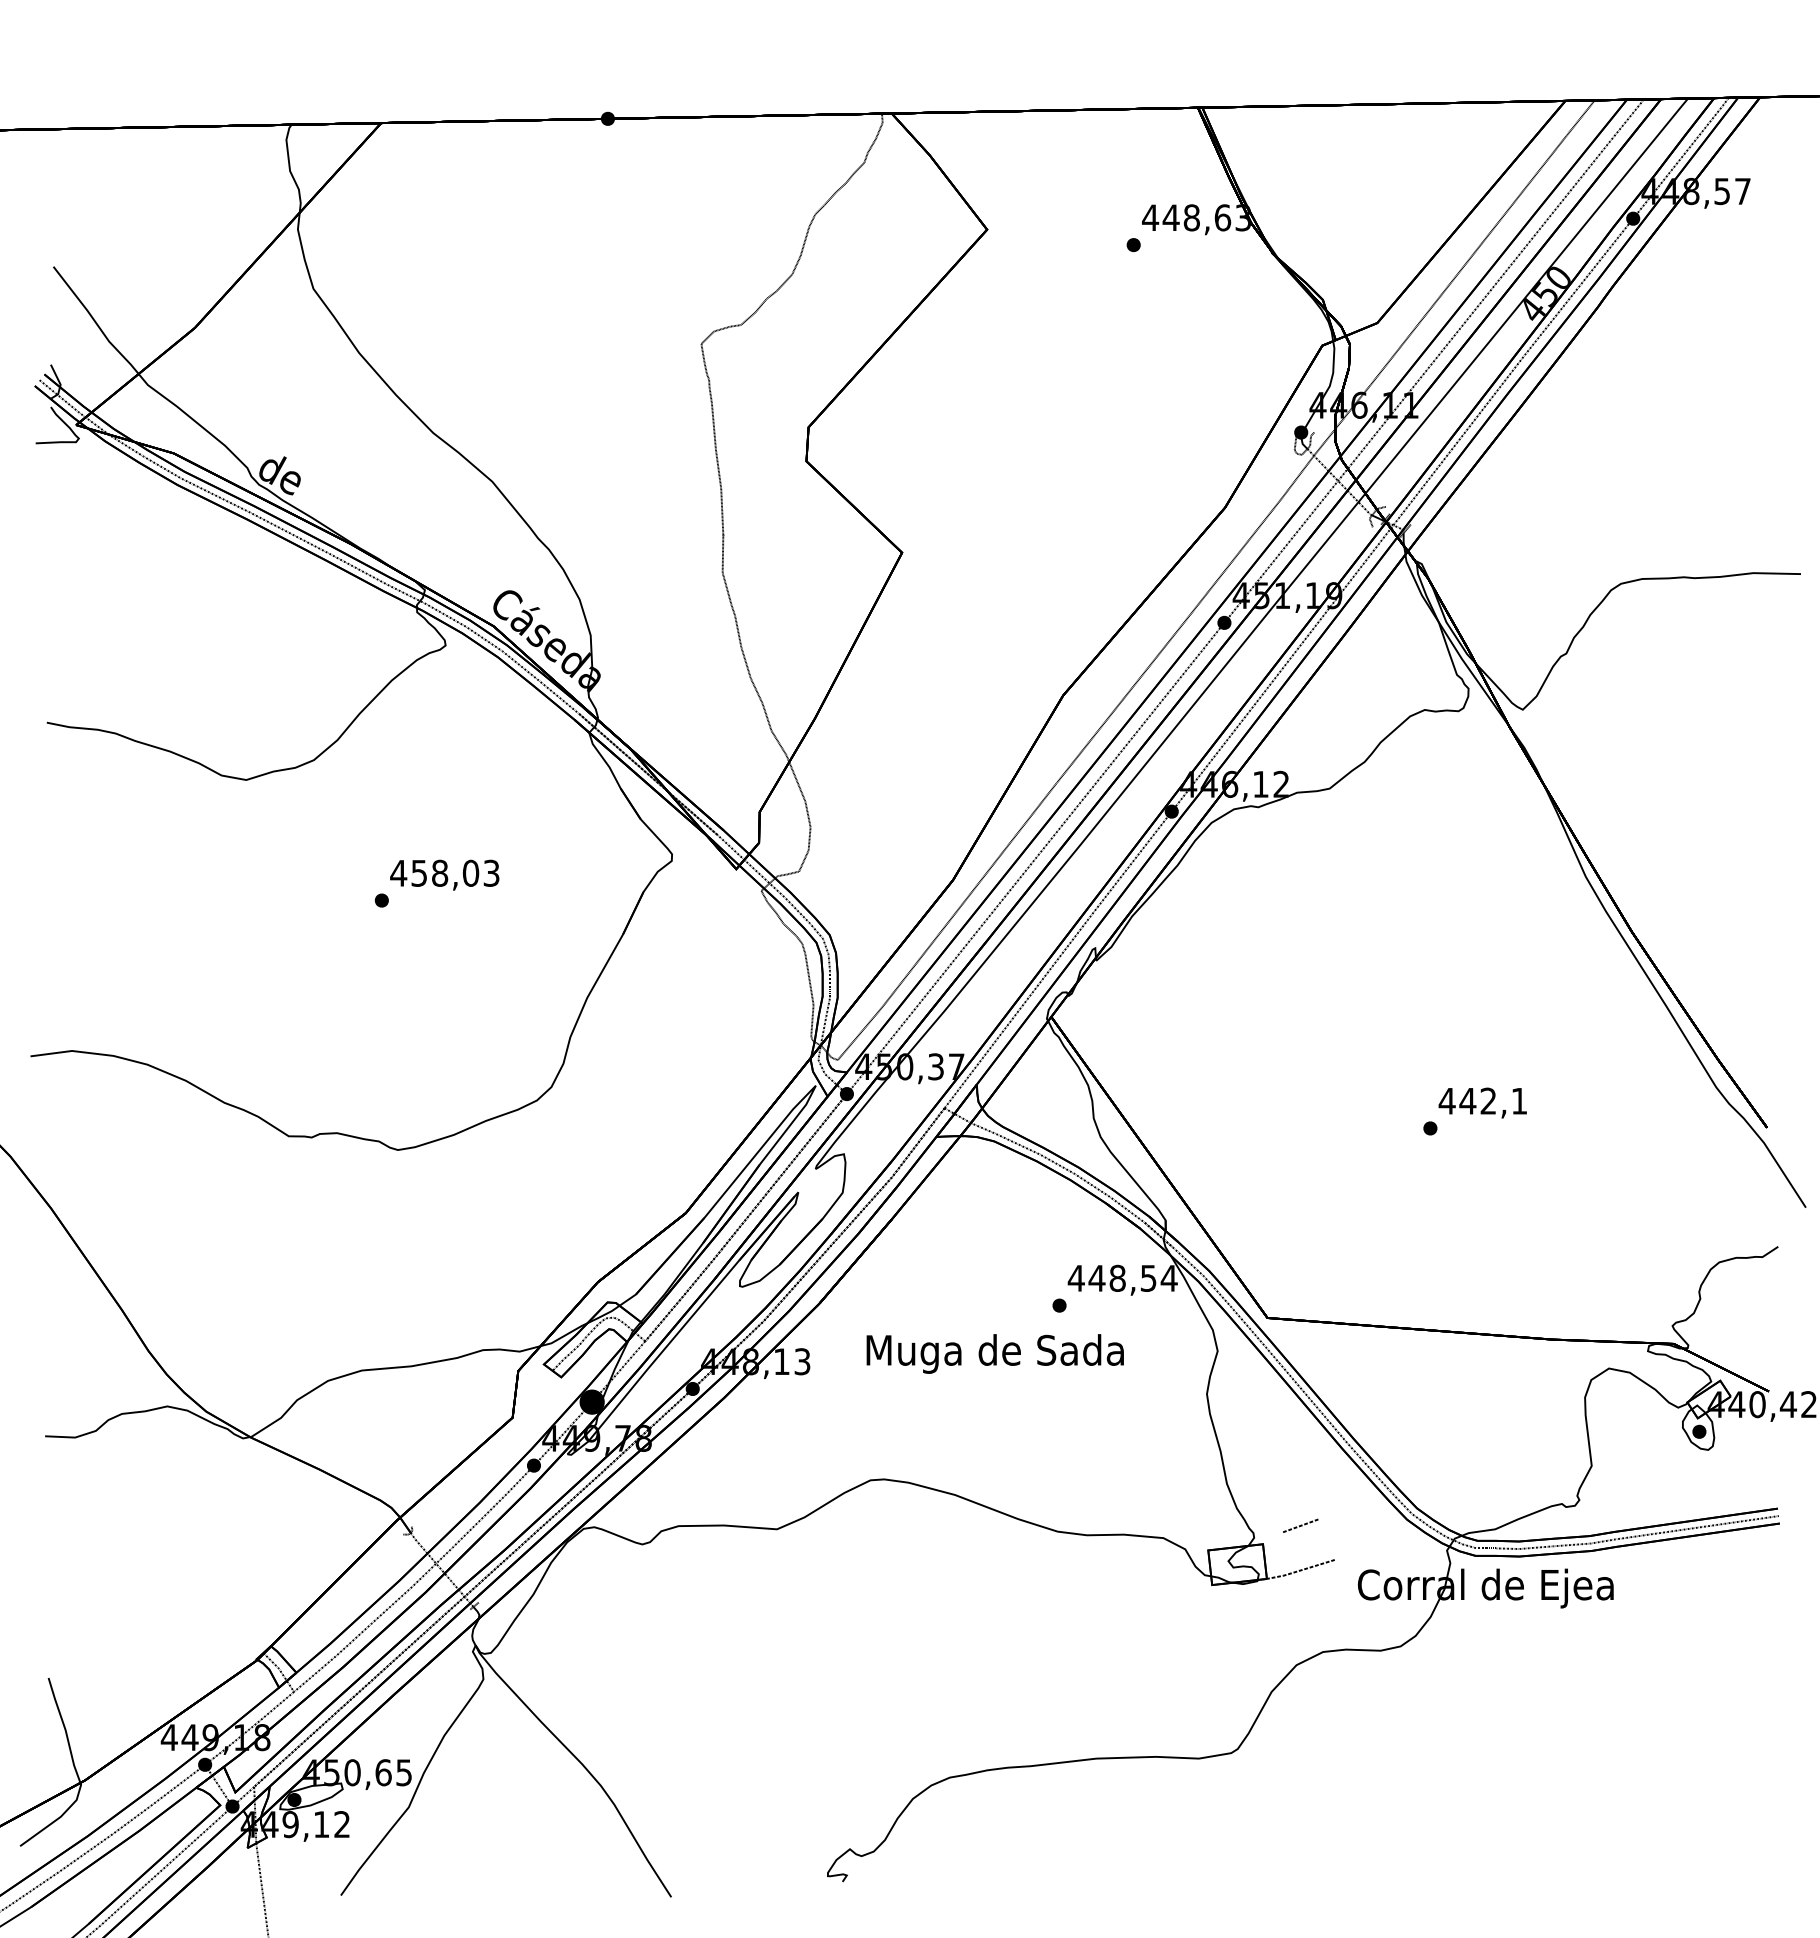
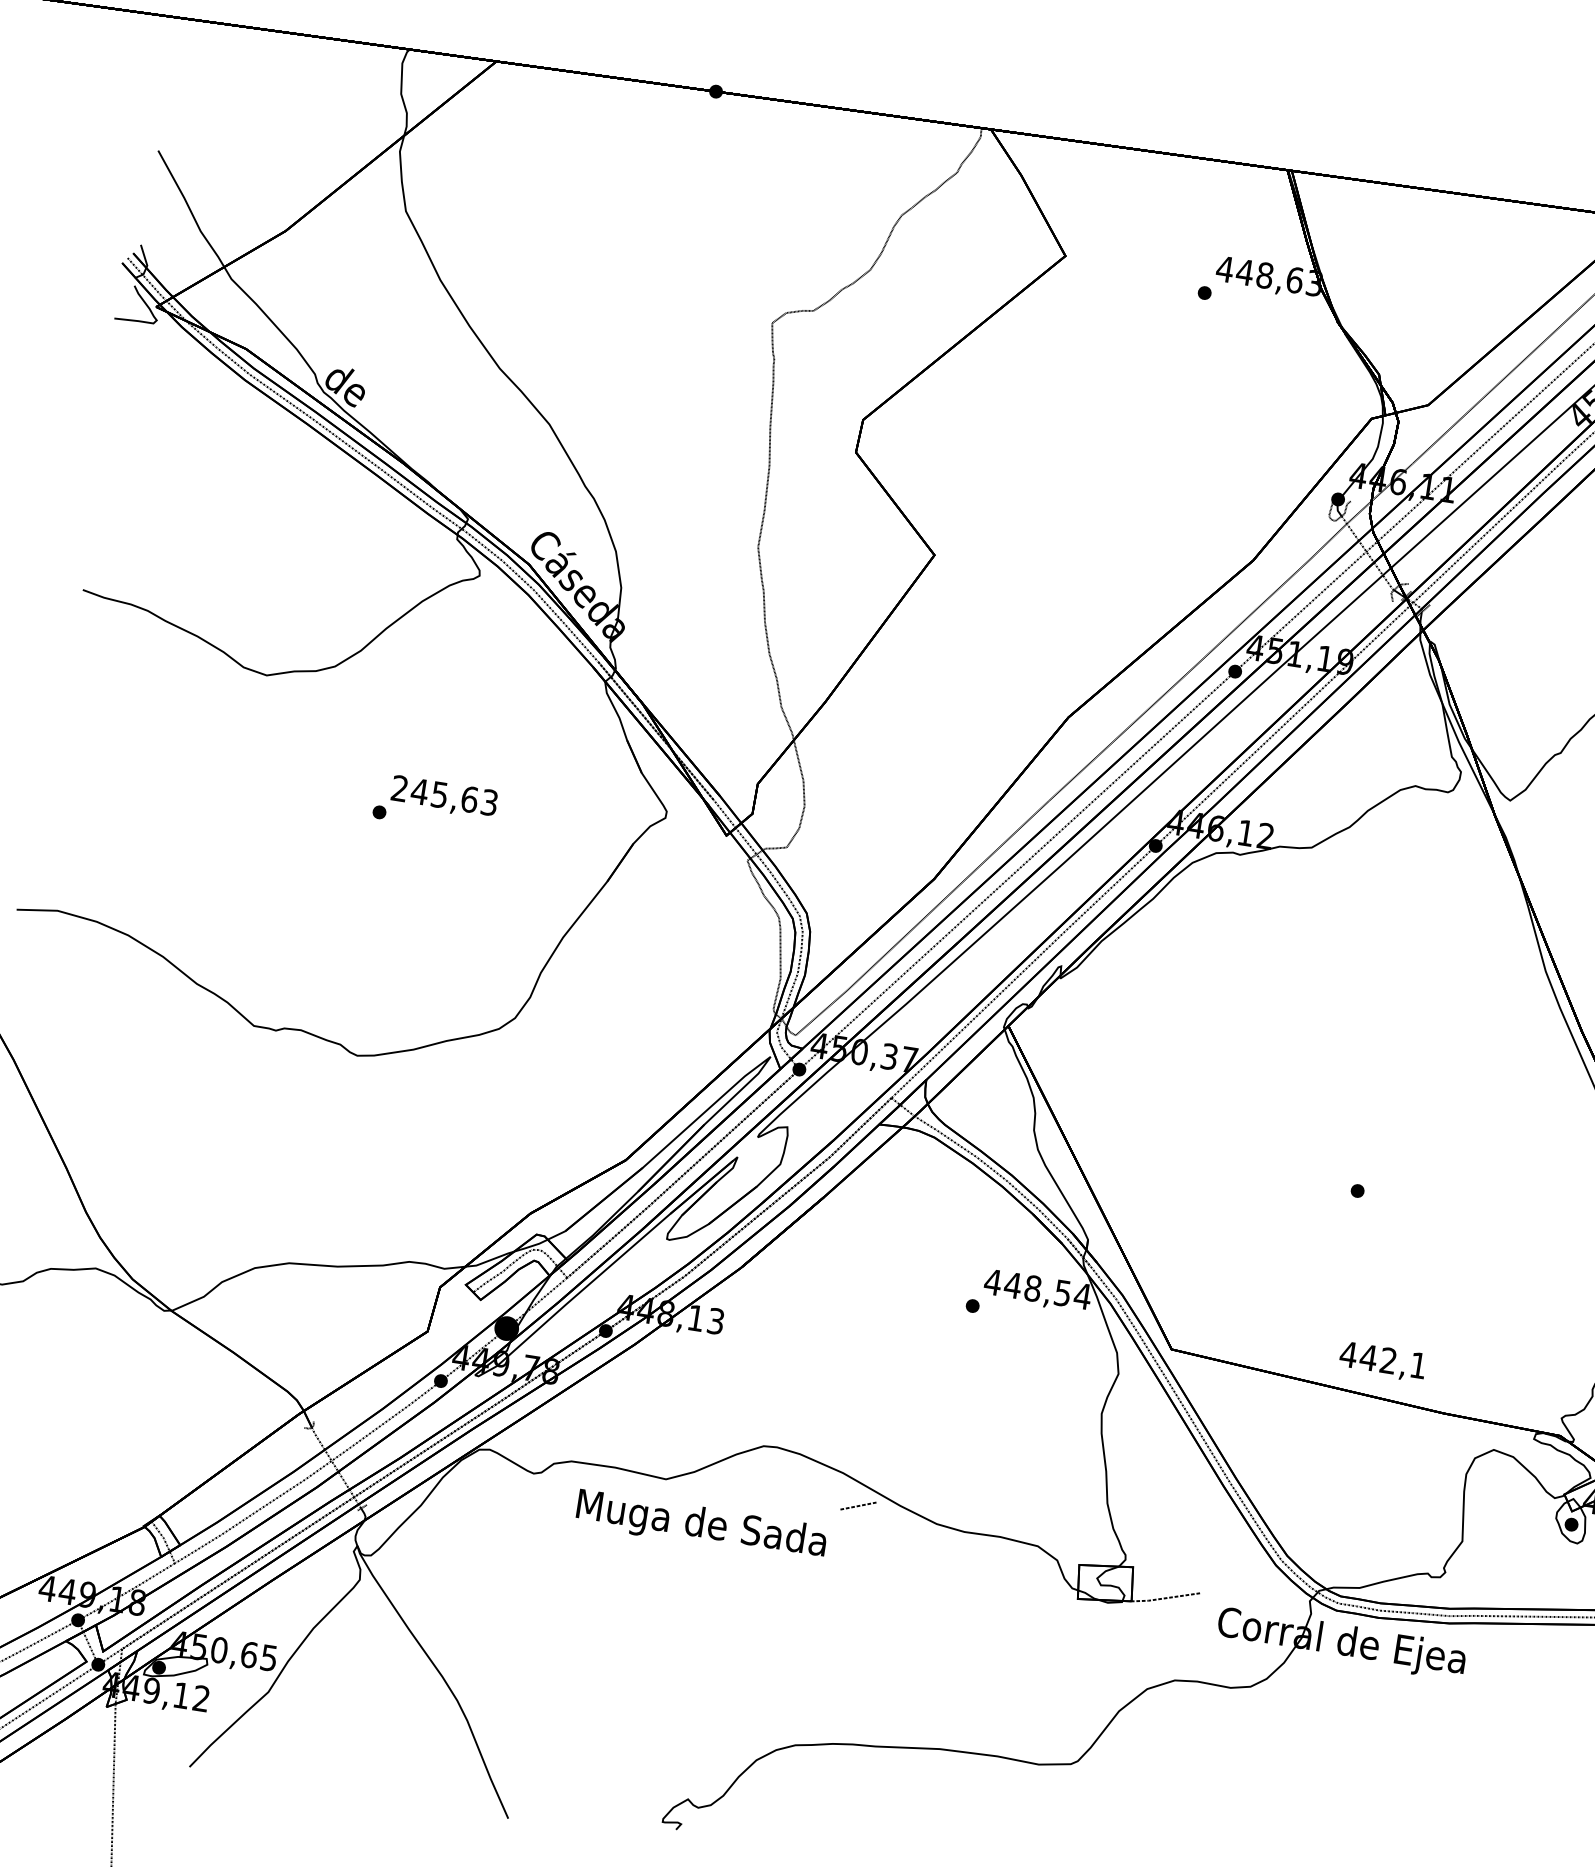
text: (434, 872) -> (434, 793), 458,03 -> 245,63
text: (1482, 1102) -> (1382, 1361), moved
text: (994, 1353) -> (700, 1525), moved
line: (1300, 1525) -> (858, 1505), moved

